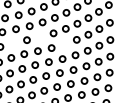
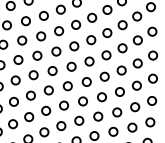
circle: (40, 37) -> (56, 51), added
circle: (13, 42) -> (18, 59), added
circle: (64, 44) -> (89, 61), added

